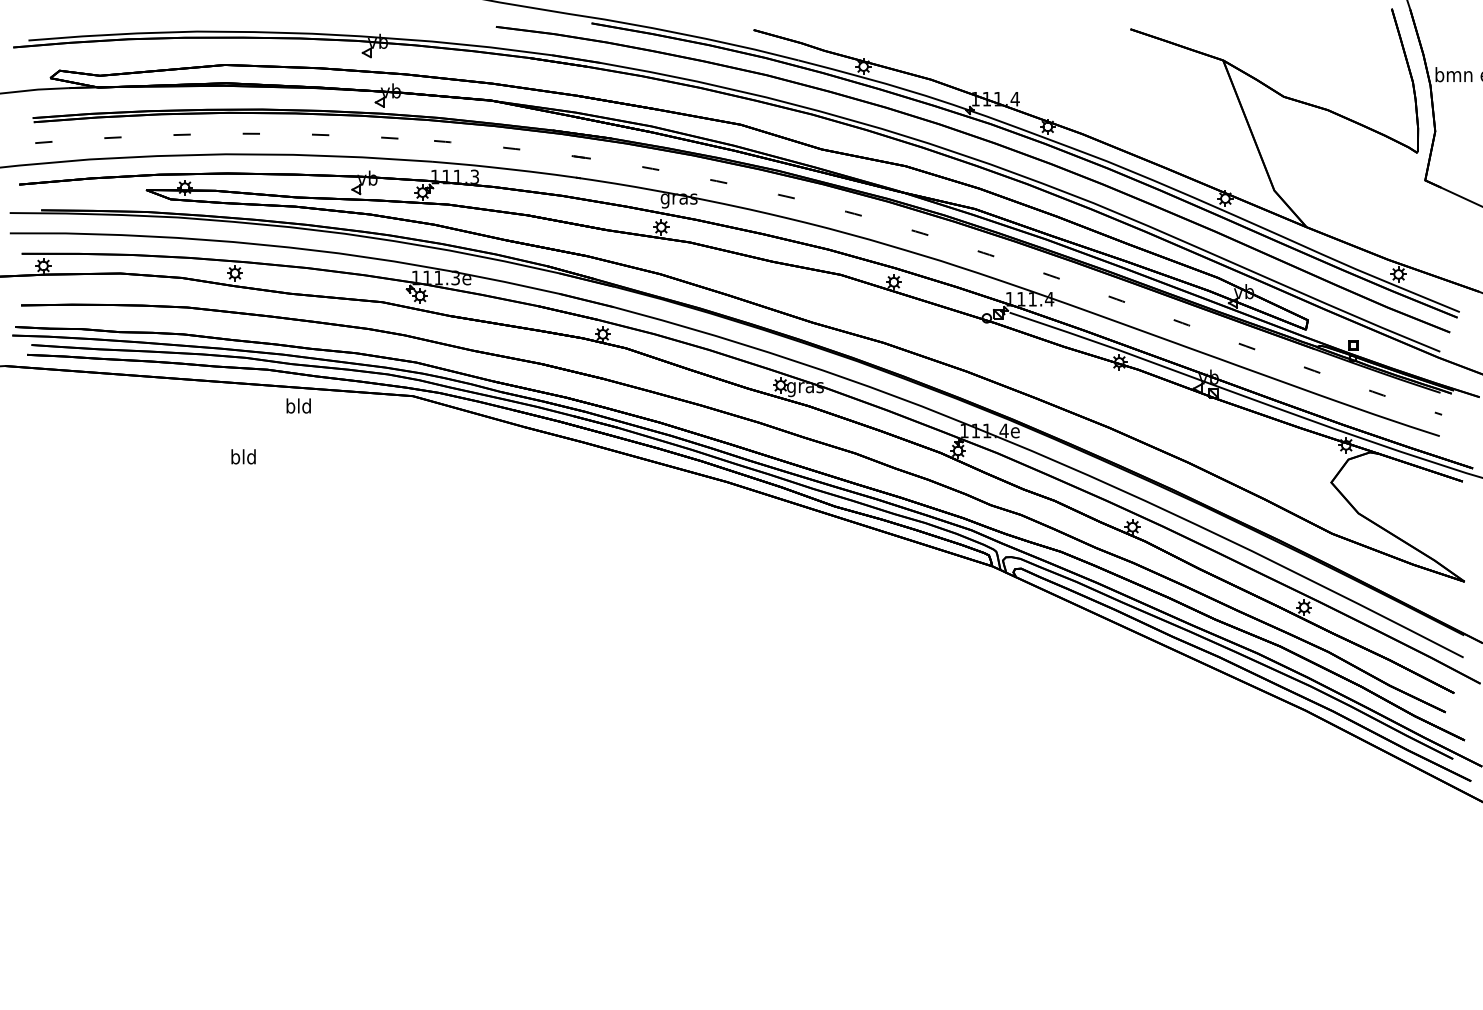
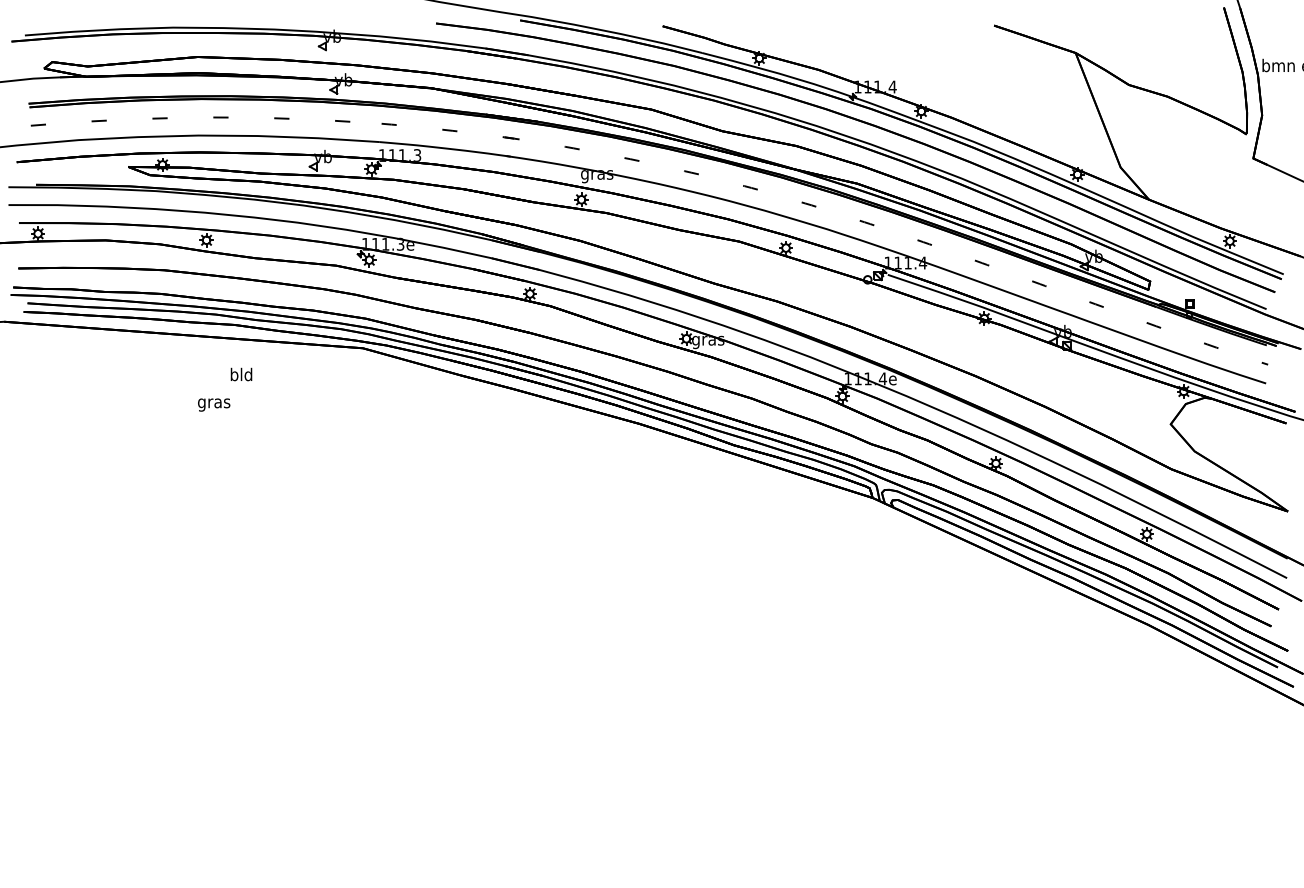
text: (298, 405) -> (241, 374), moved
text: (243, 458) -> (214, 403), bld -> gras

